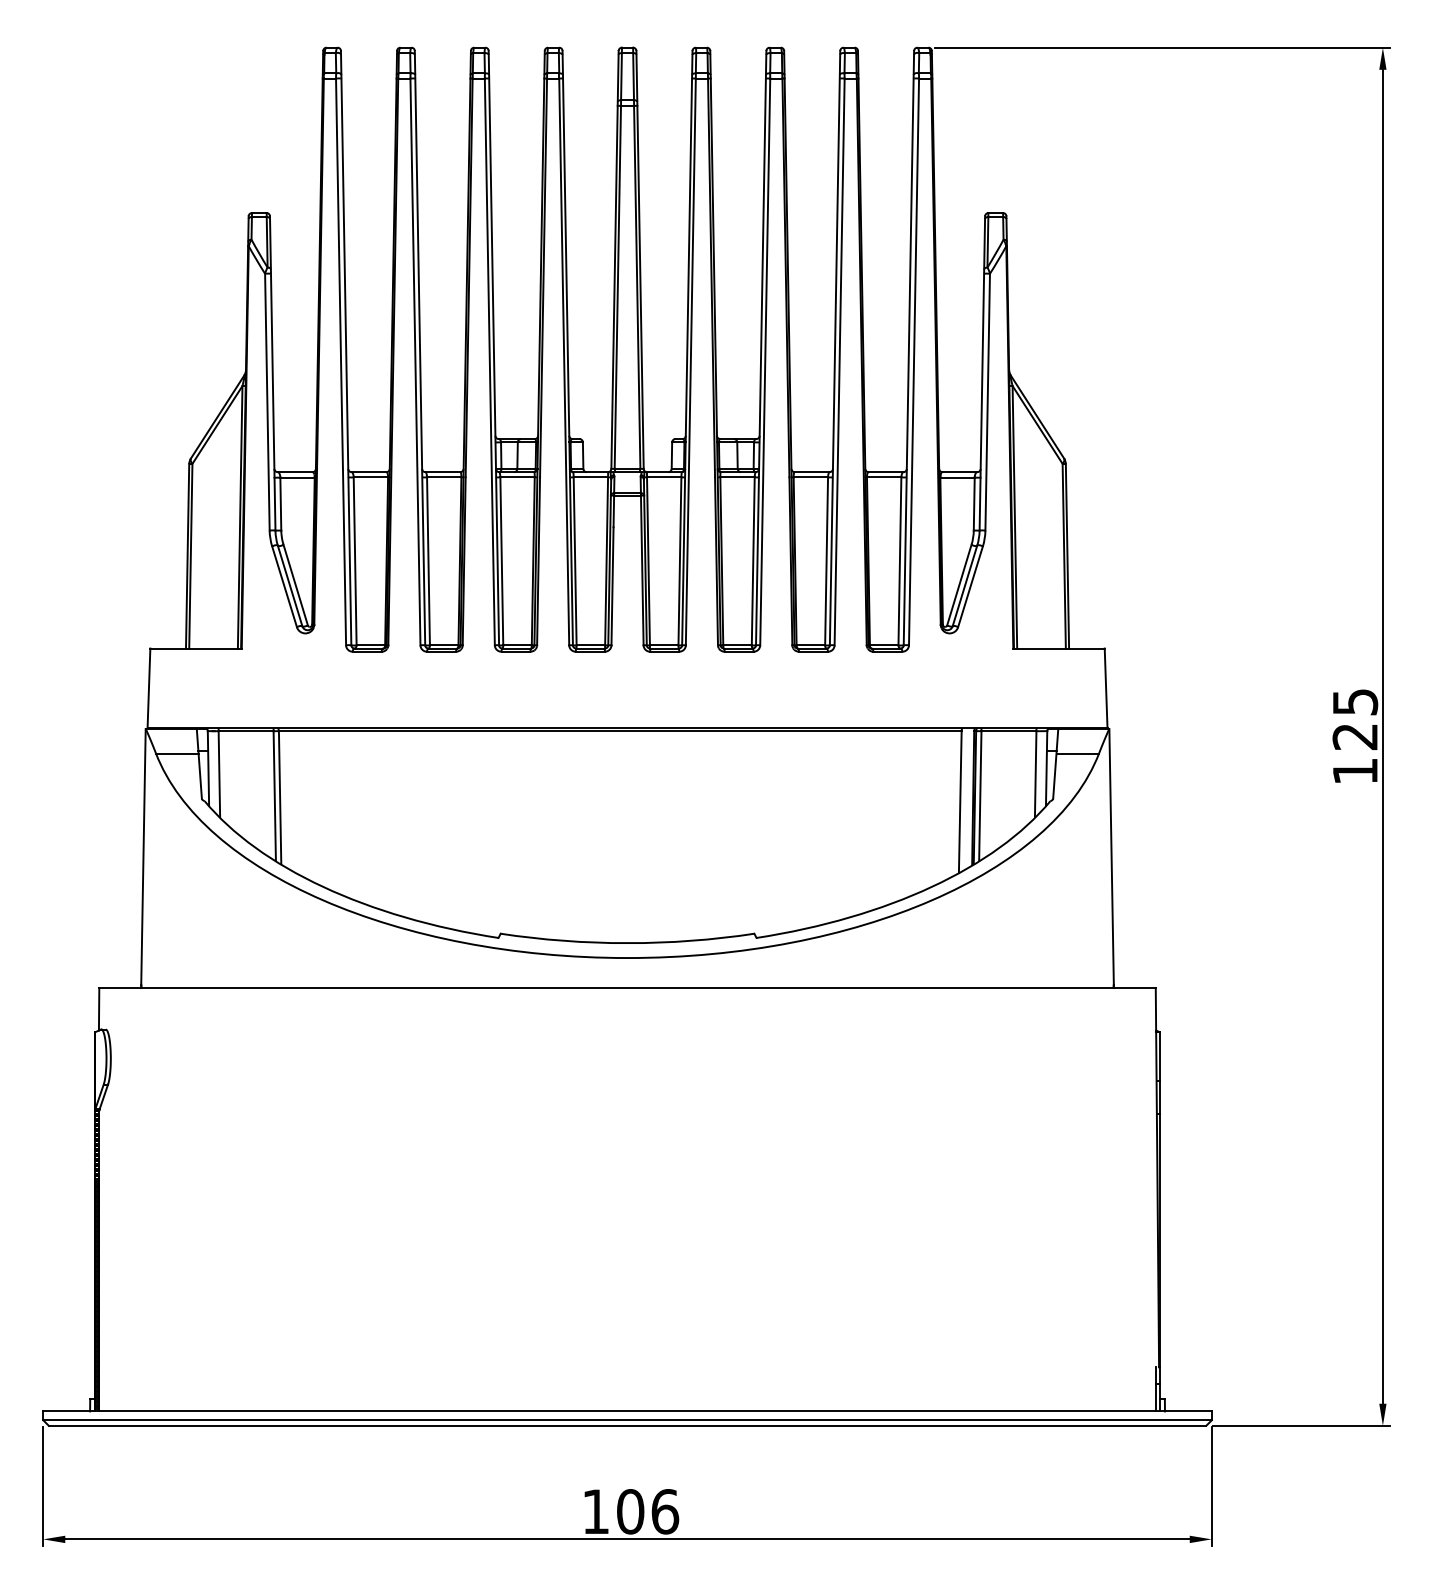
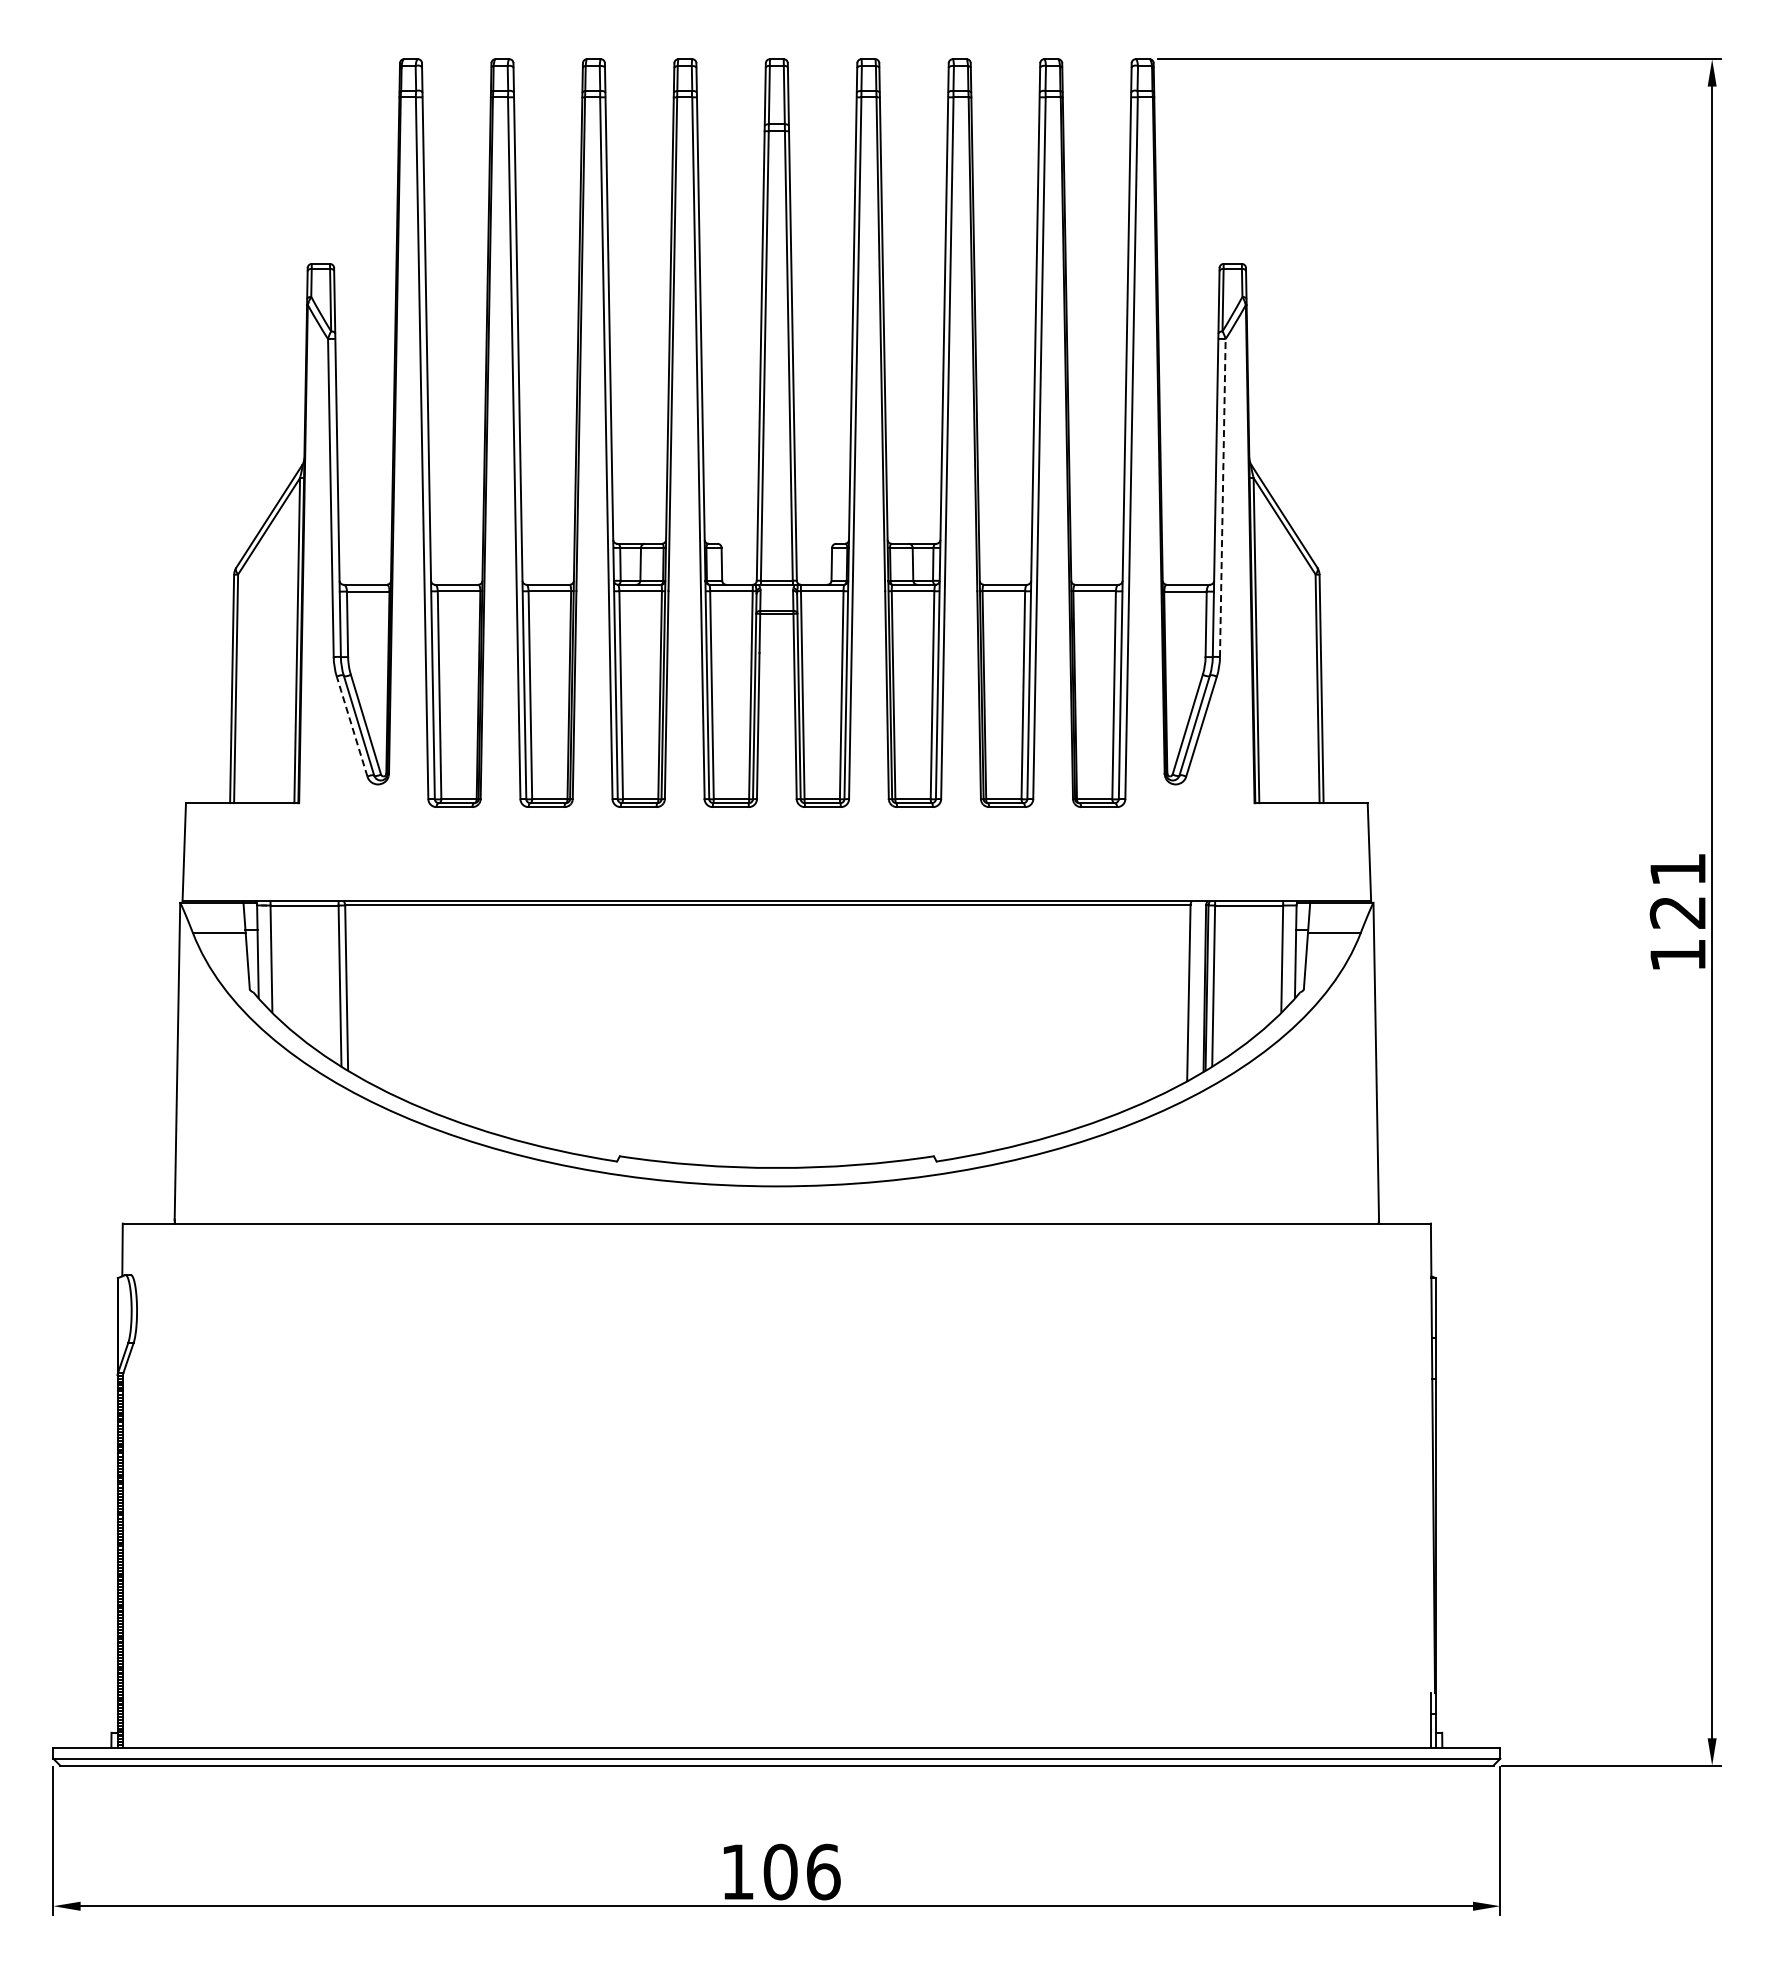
line: (987, 401) -> (1222, 497), solid -> dashed
line: (284, 586) -> (352, 726), solid -> dashed
text: (1355, 702) -> (1678, 869), 125 -> 121

